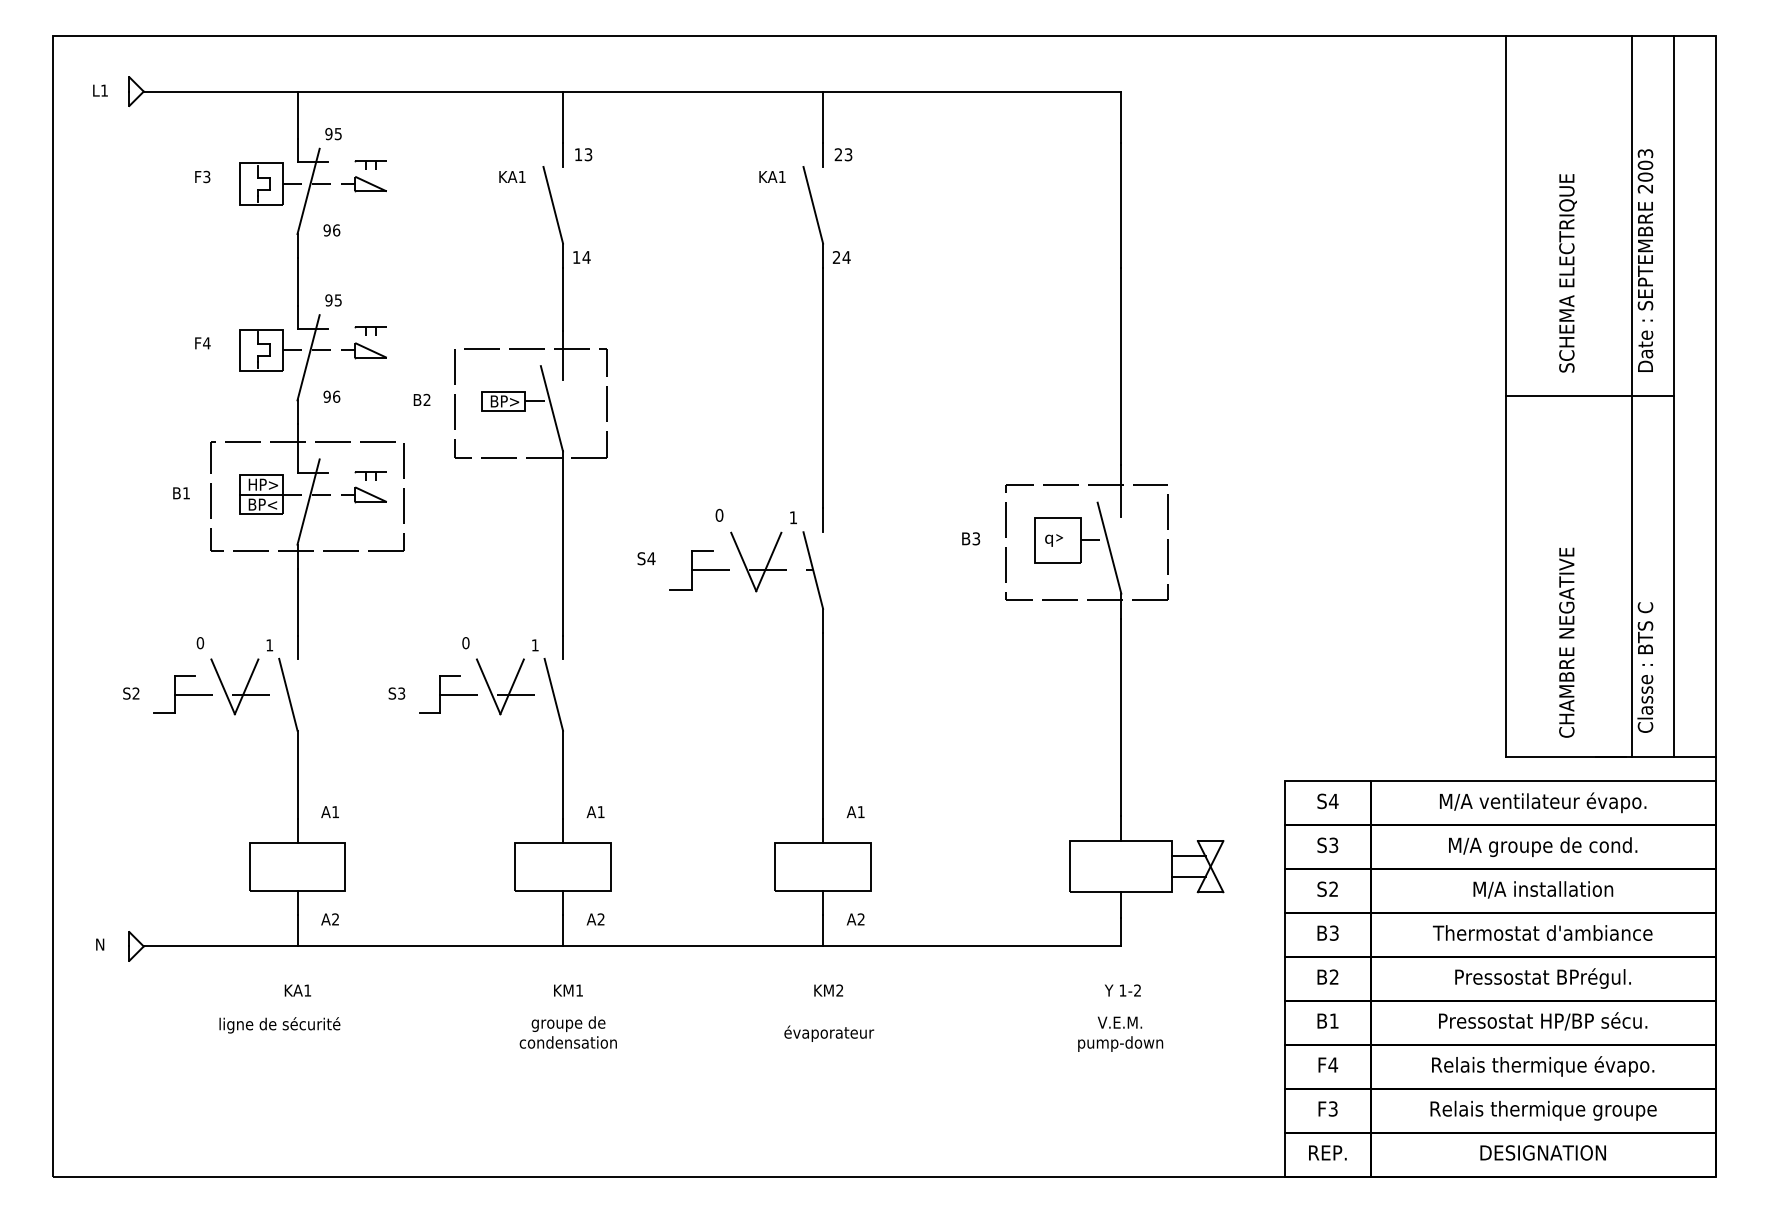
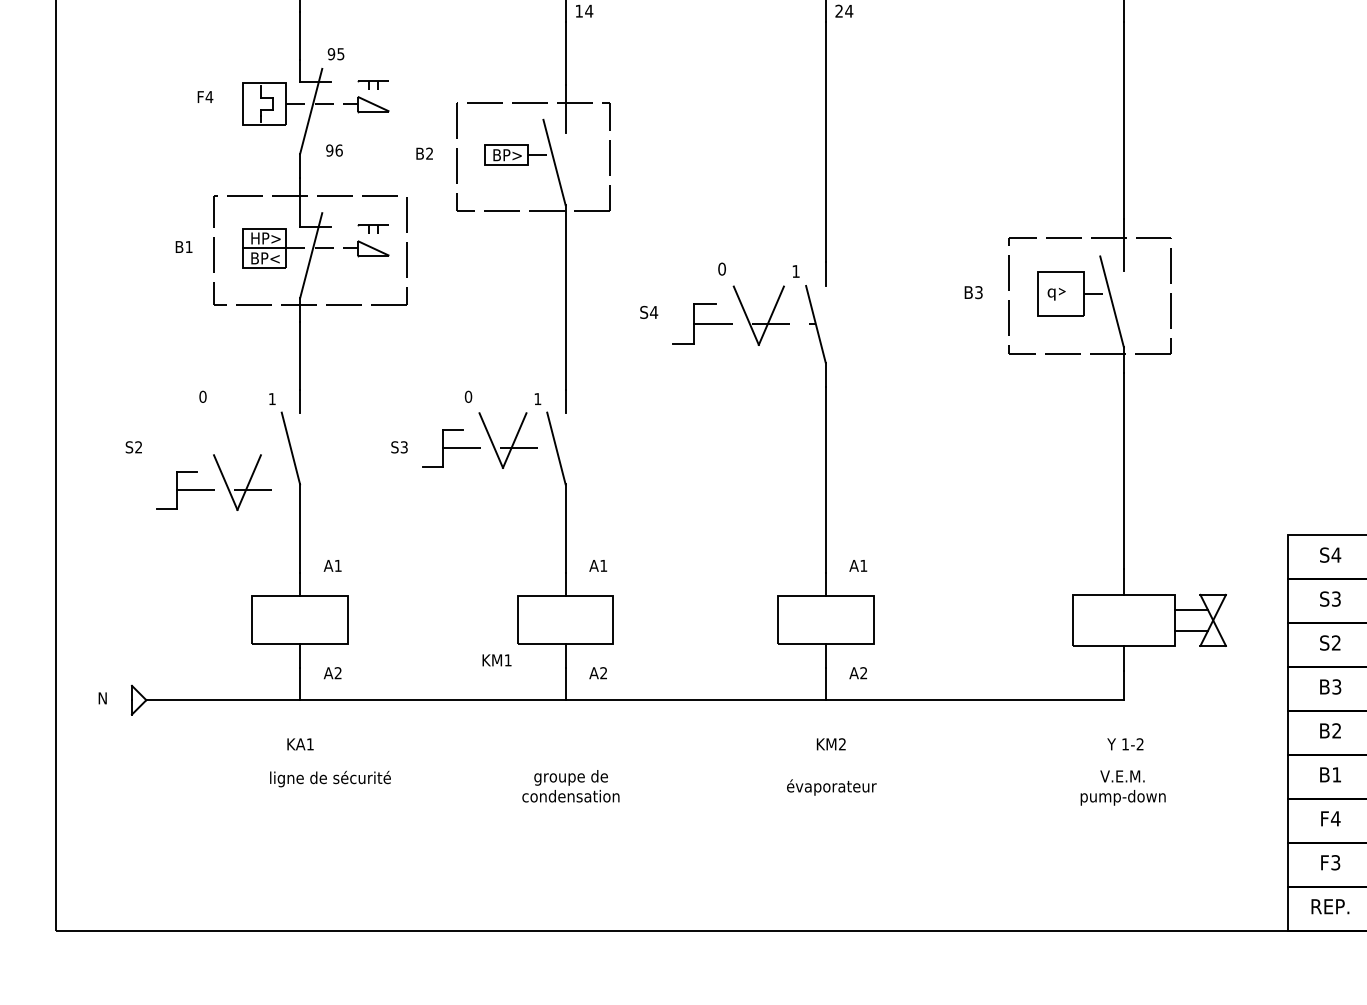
part: (211, 694) -> (214, 490), moved
text: (568, 990) -> (497, 660), moved
text: (279, 1025) -> (330, 779), moved

